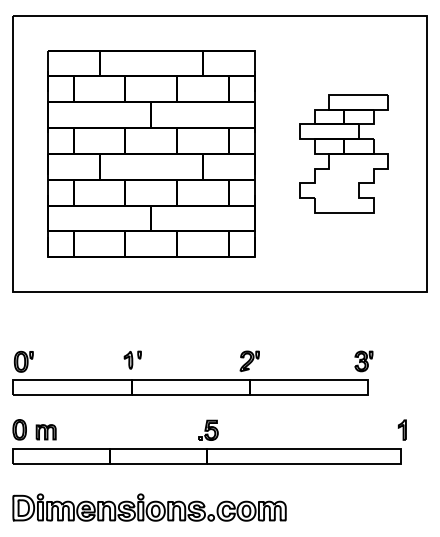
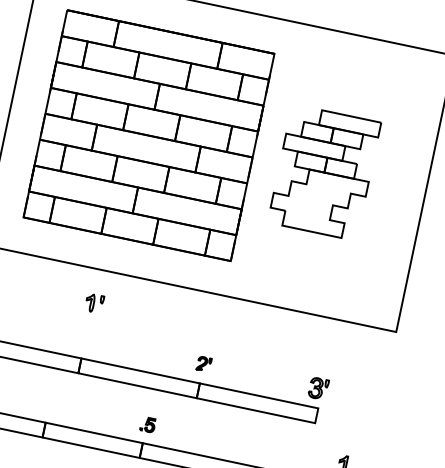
part: (343, 153) -> (323, 172), moved
part: (132, 359) -> (94, 302), moved
part: (249, 360) -> (203, 363), size x0.7
part: (208, 429) -> (148, 424), size x0.7

